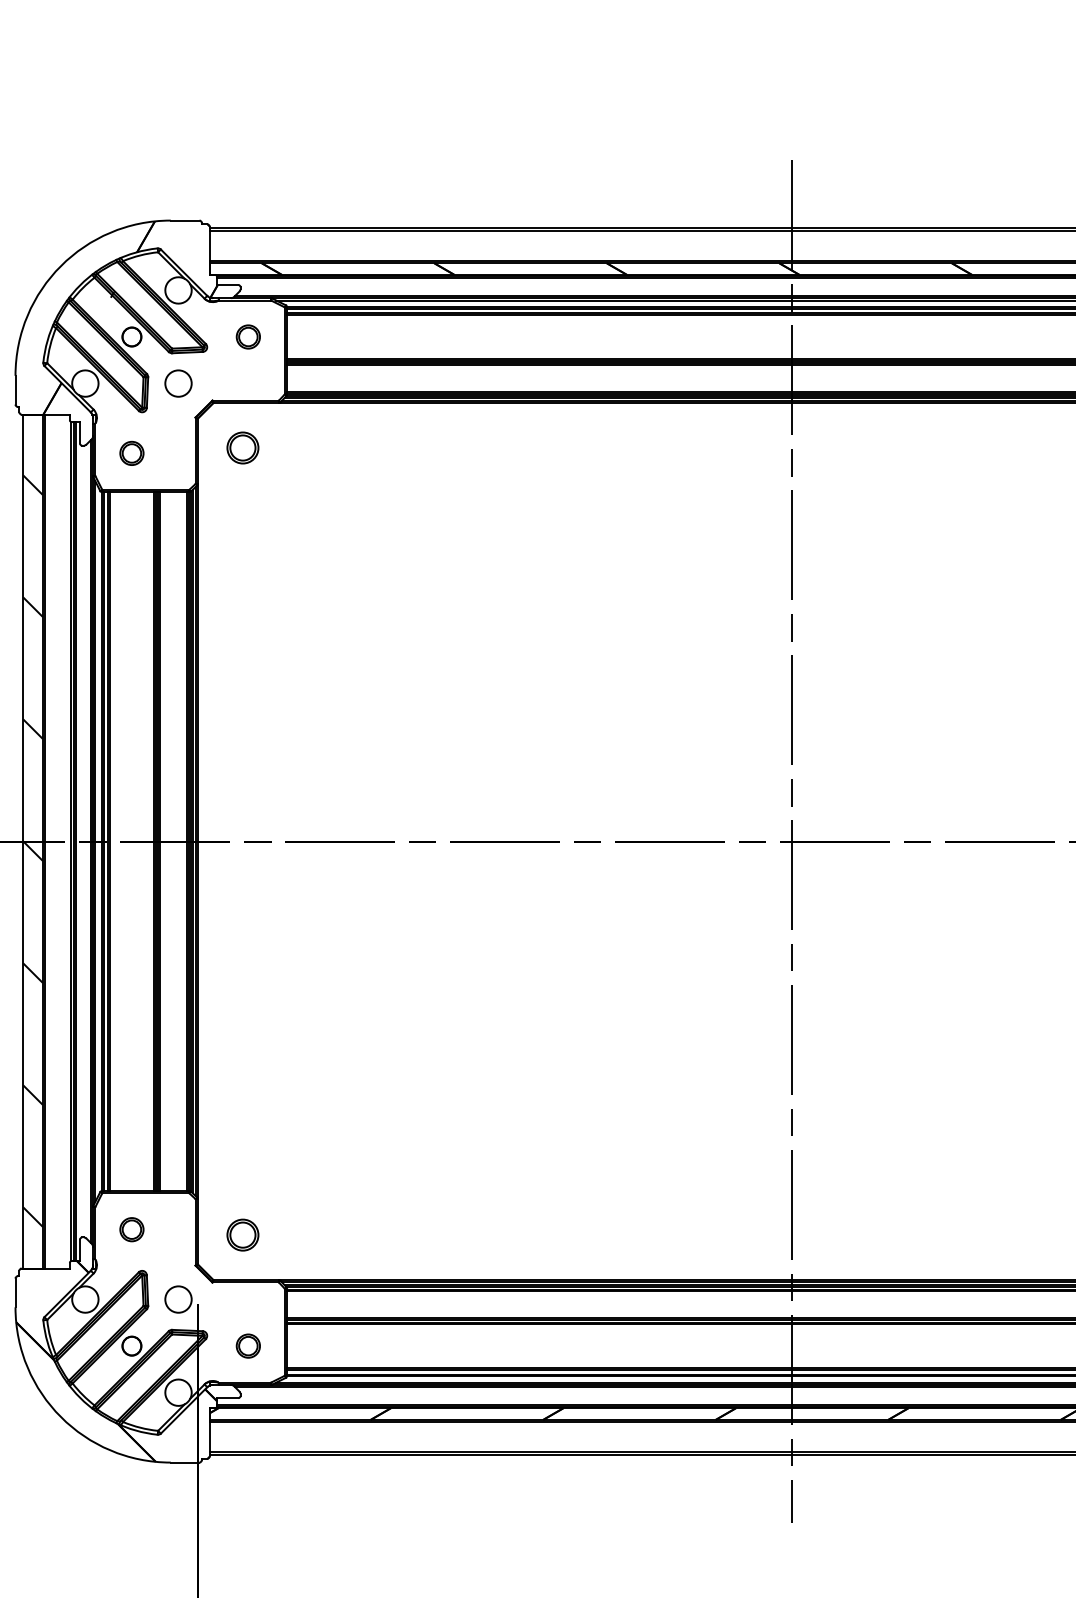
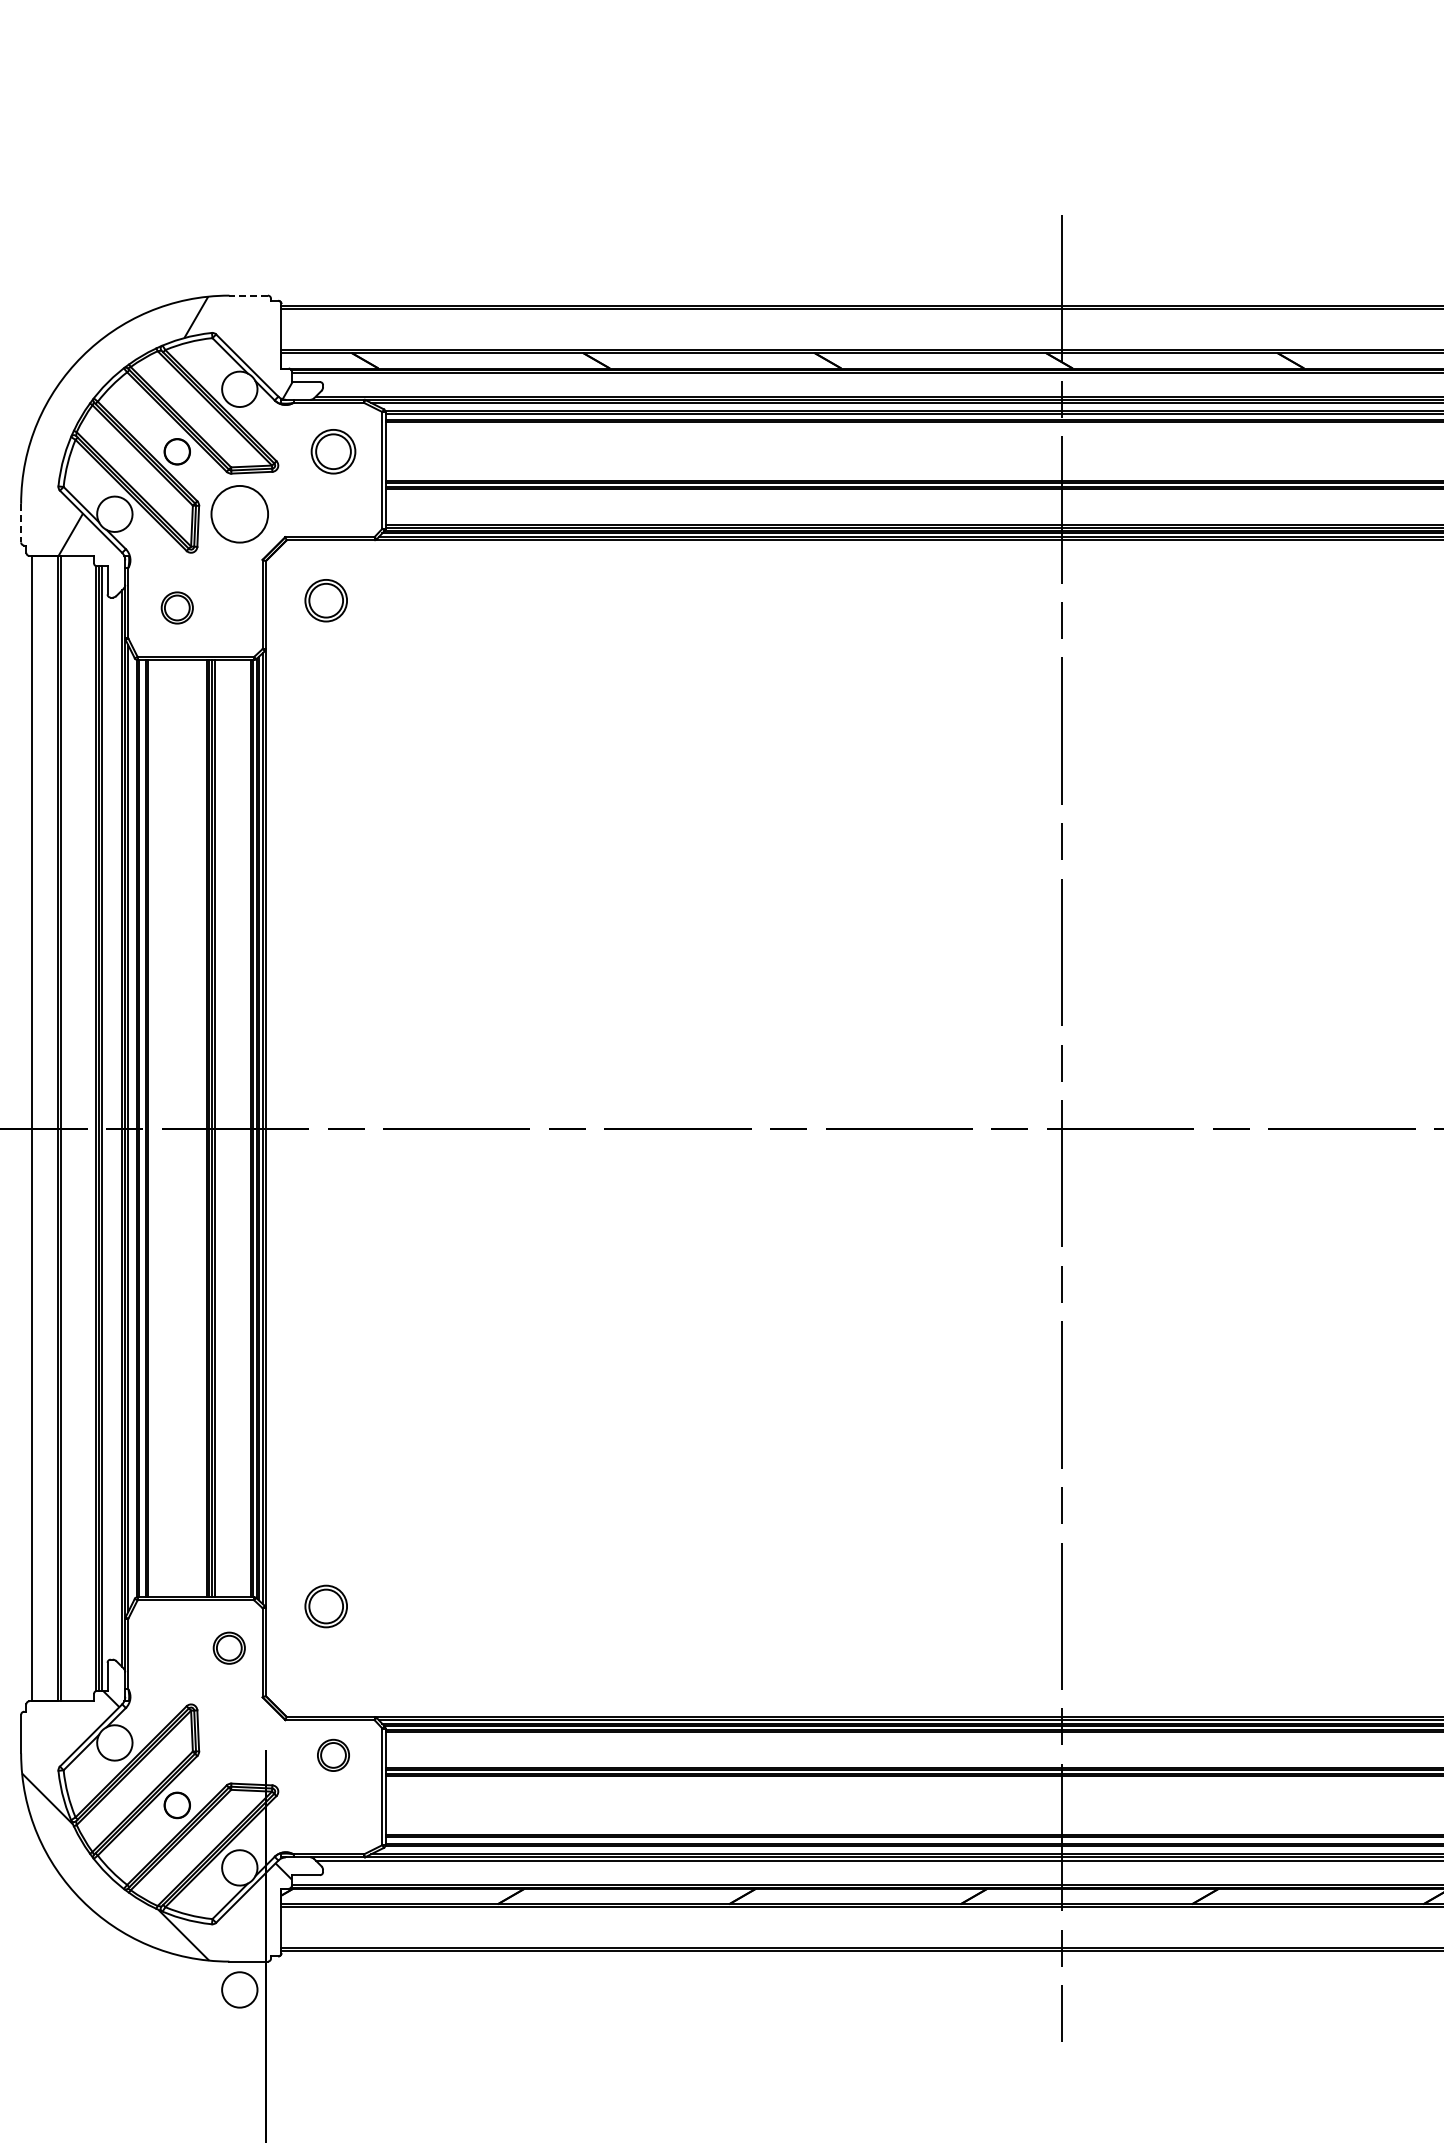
line: (185, 220) -> (248, 295), solid -> dashed
hatch: (130, 317) -> (175, 425), removed
part: (248, 336) -> (333, 451), size x1.4
circle: (178, 383) -> (239, 513), size x1.6
line: (15, 390) -> (21, 523), solid -> dashed
hatch: (32, 851) -> (44, 1141), removed
part: (131, 1229) -> (228, 1647), moved
part: (242, 1235) -> (325, 1606), moved
circle: (178, 1299) -> (239, 1989), moved
part: (248, 1345) -> (333, 1754), moved
hatch: (116, 1361) -> (156, 1825), removed

